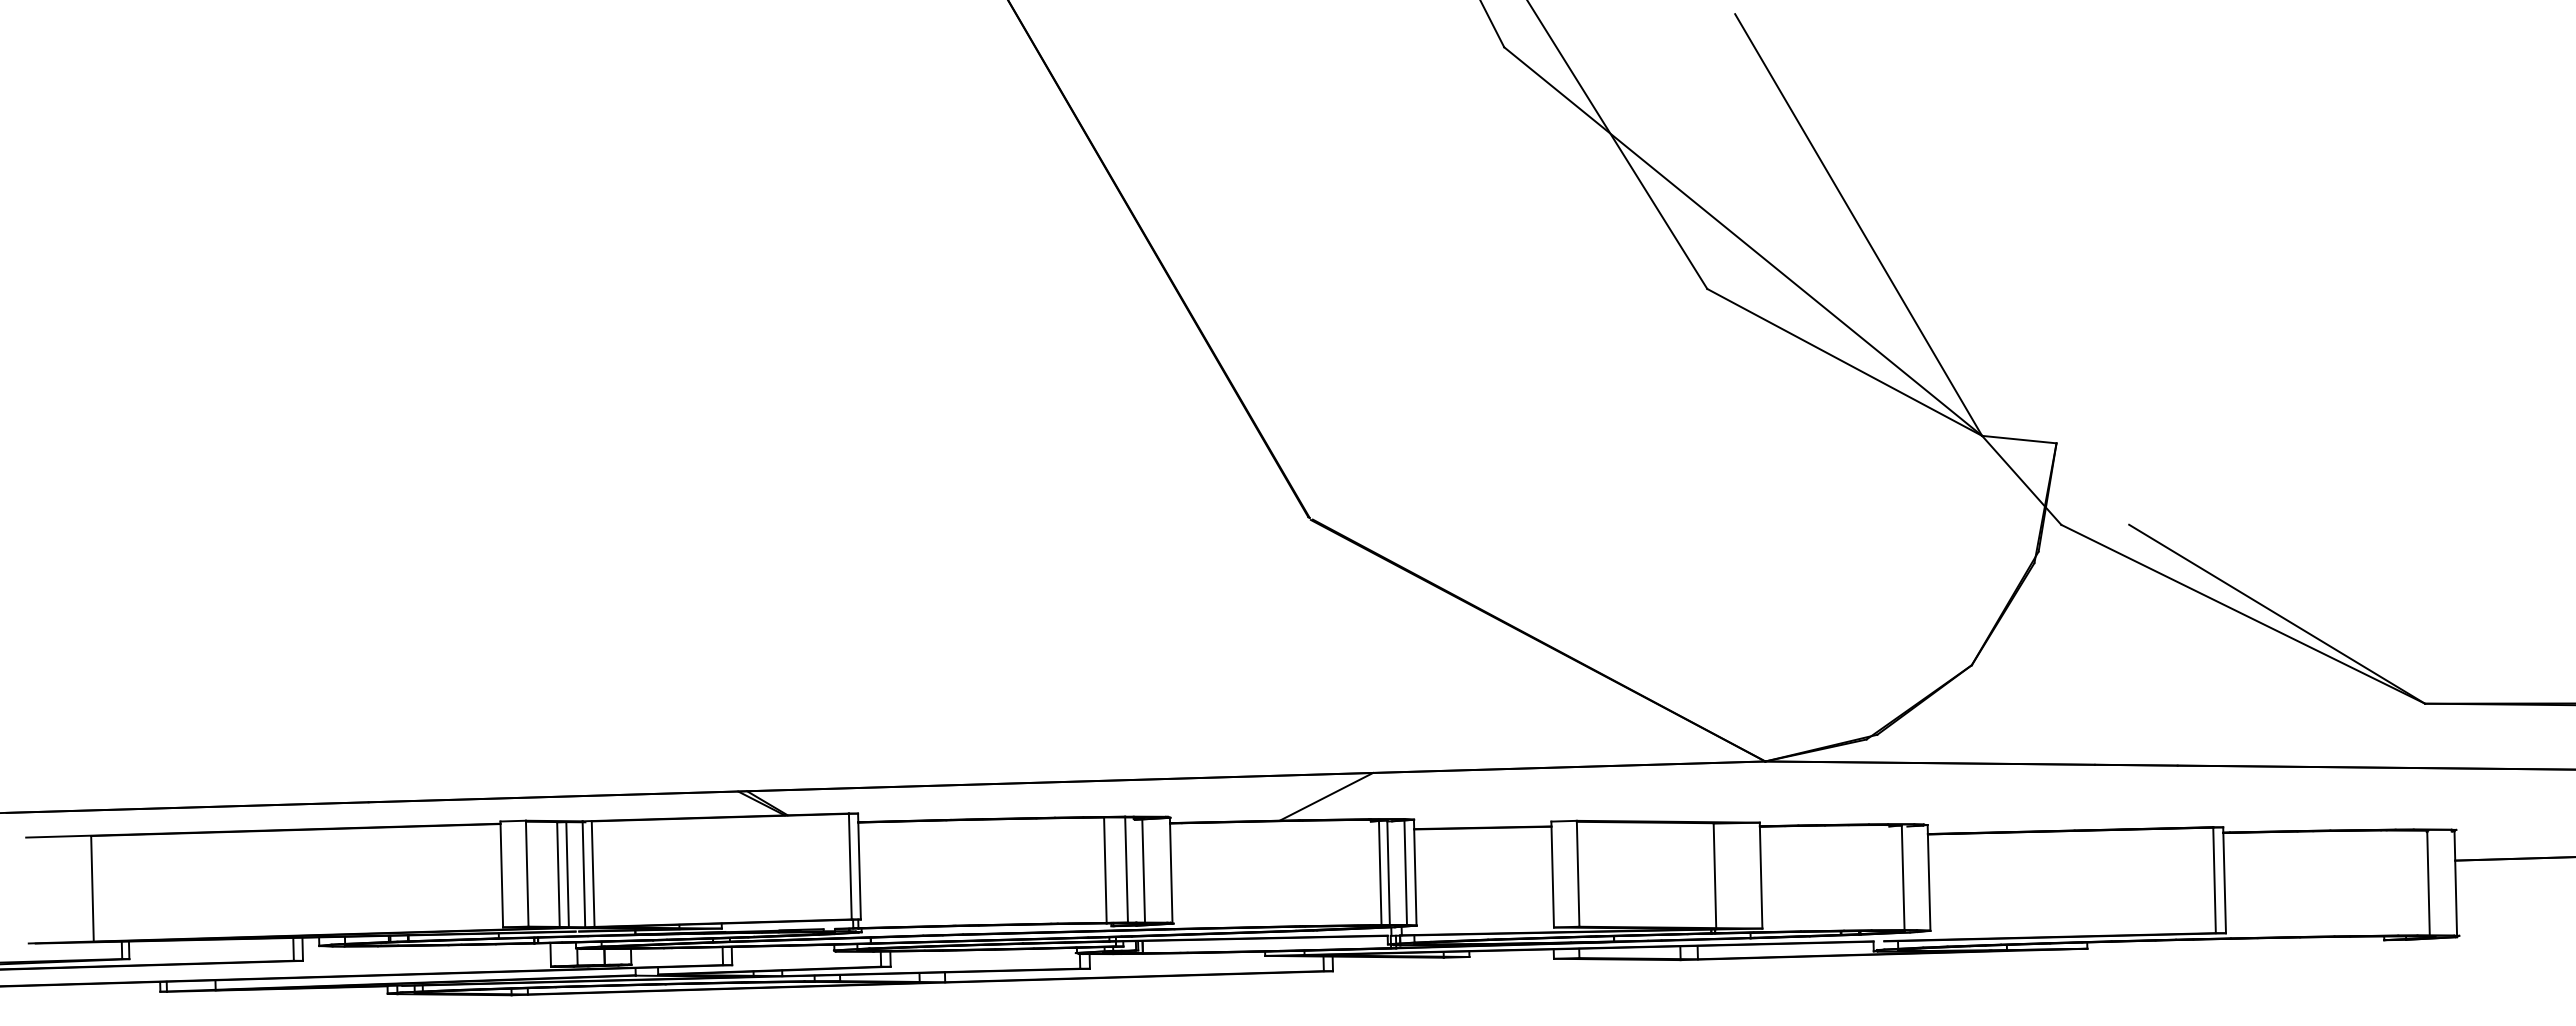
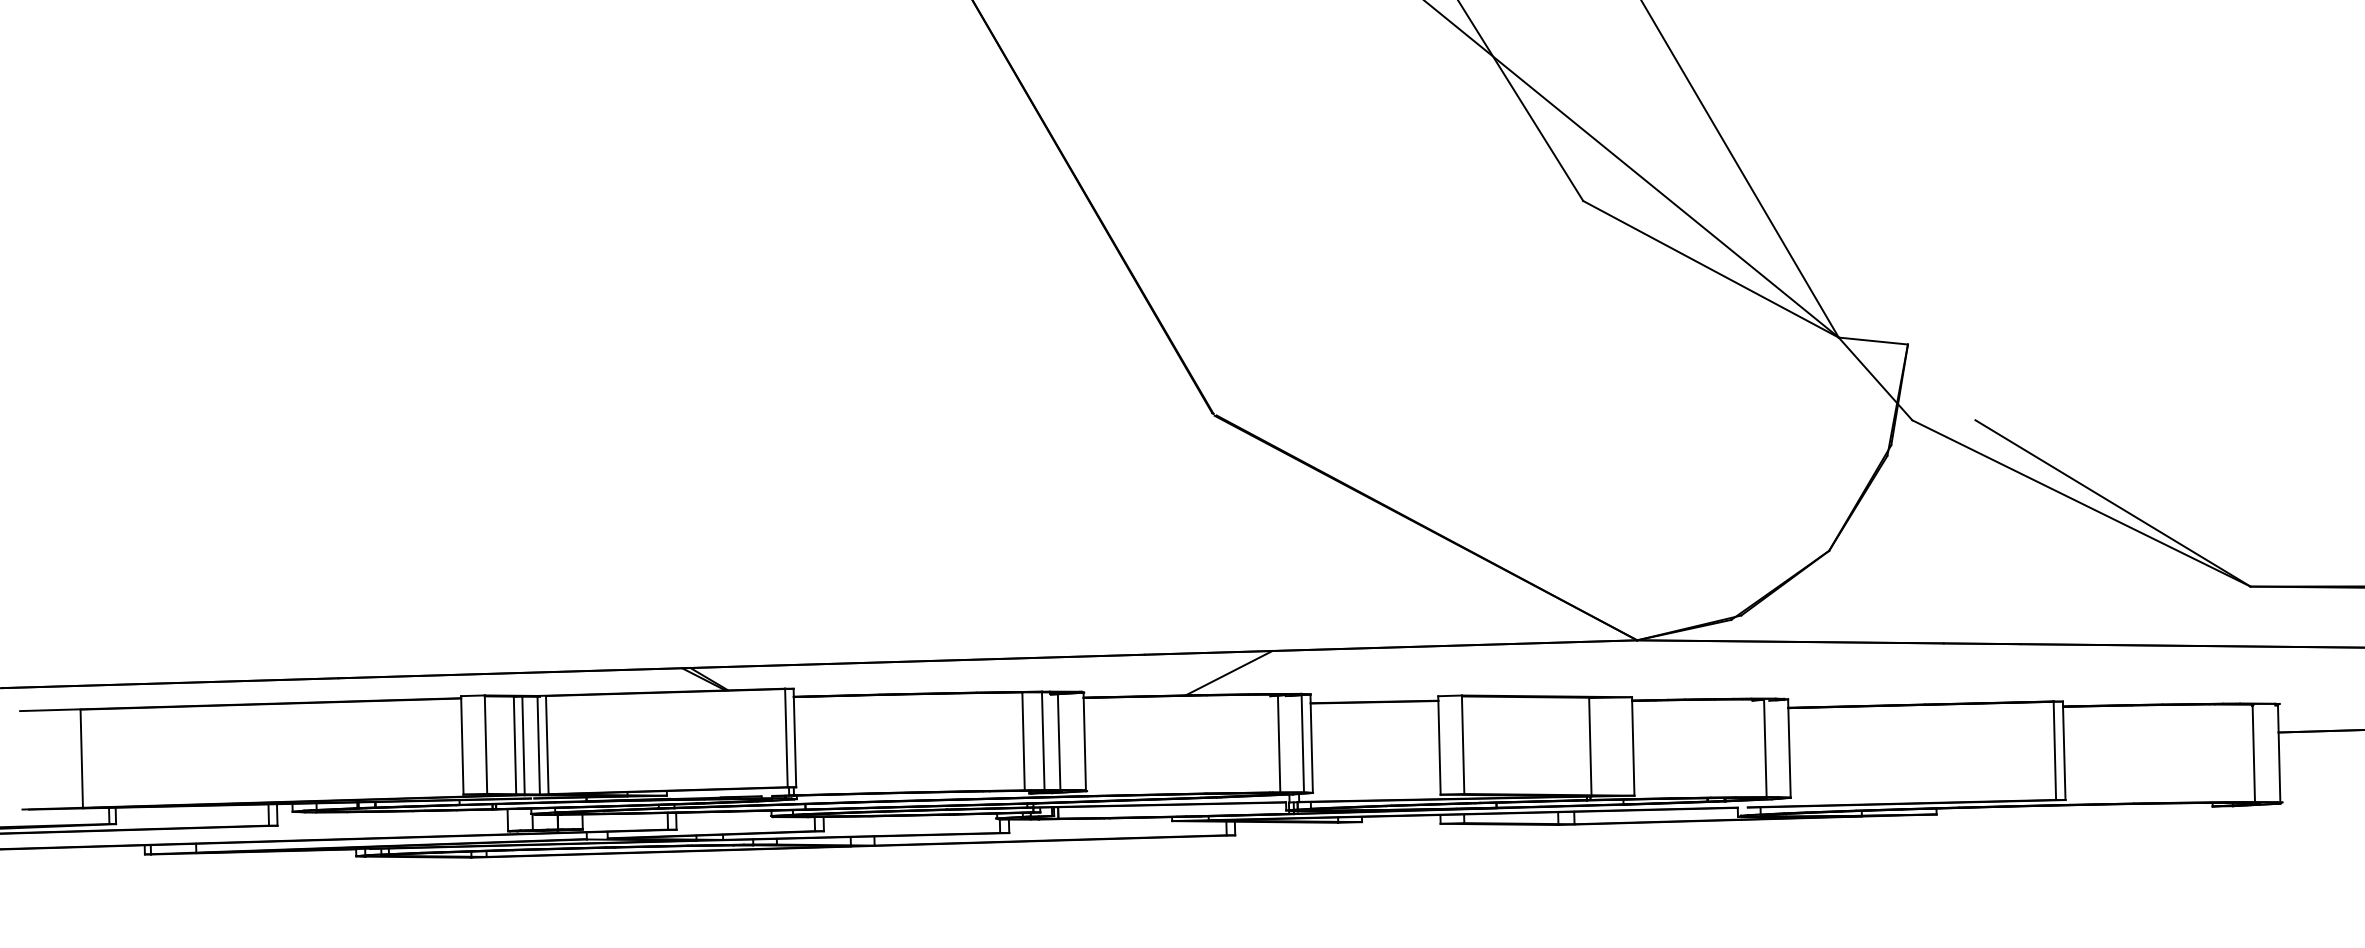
line: (1388, 873) -> (1286, 744), removed

